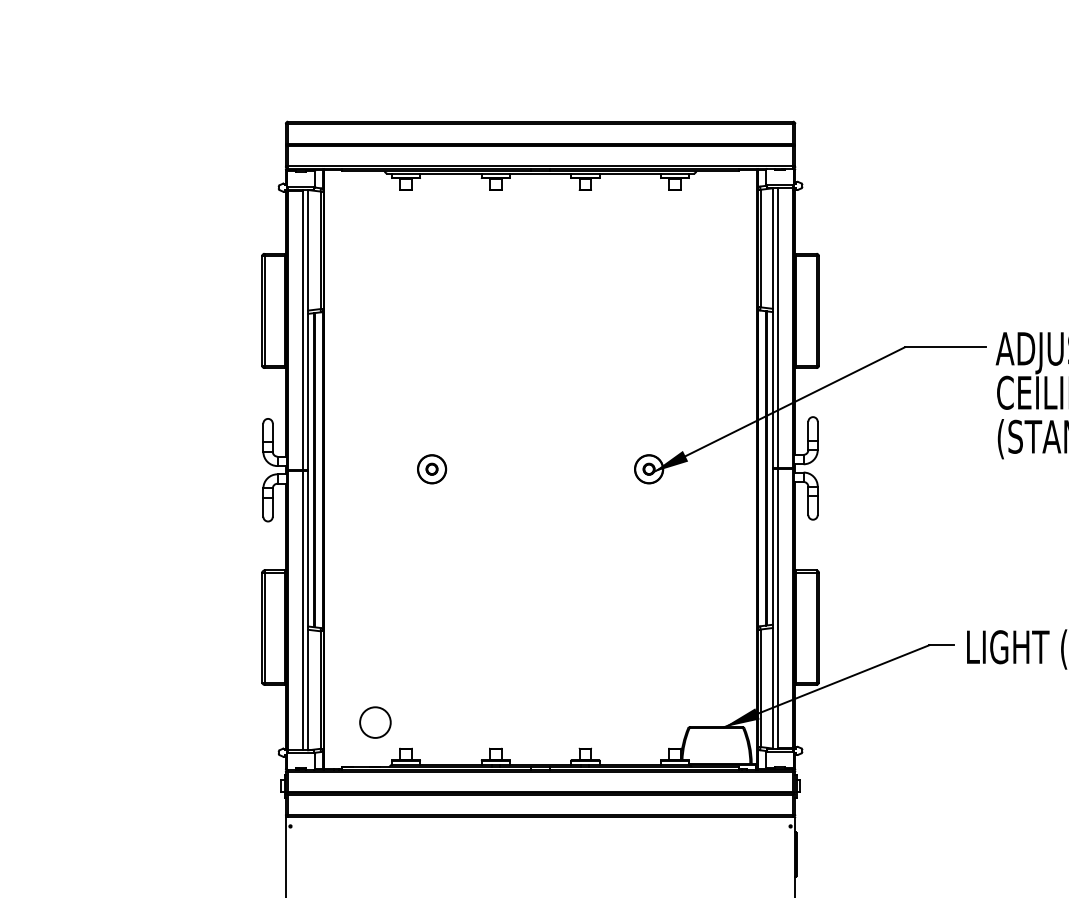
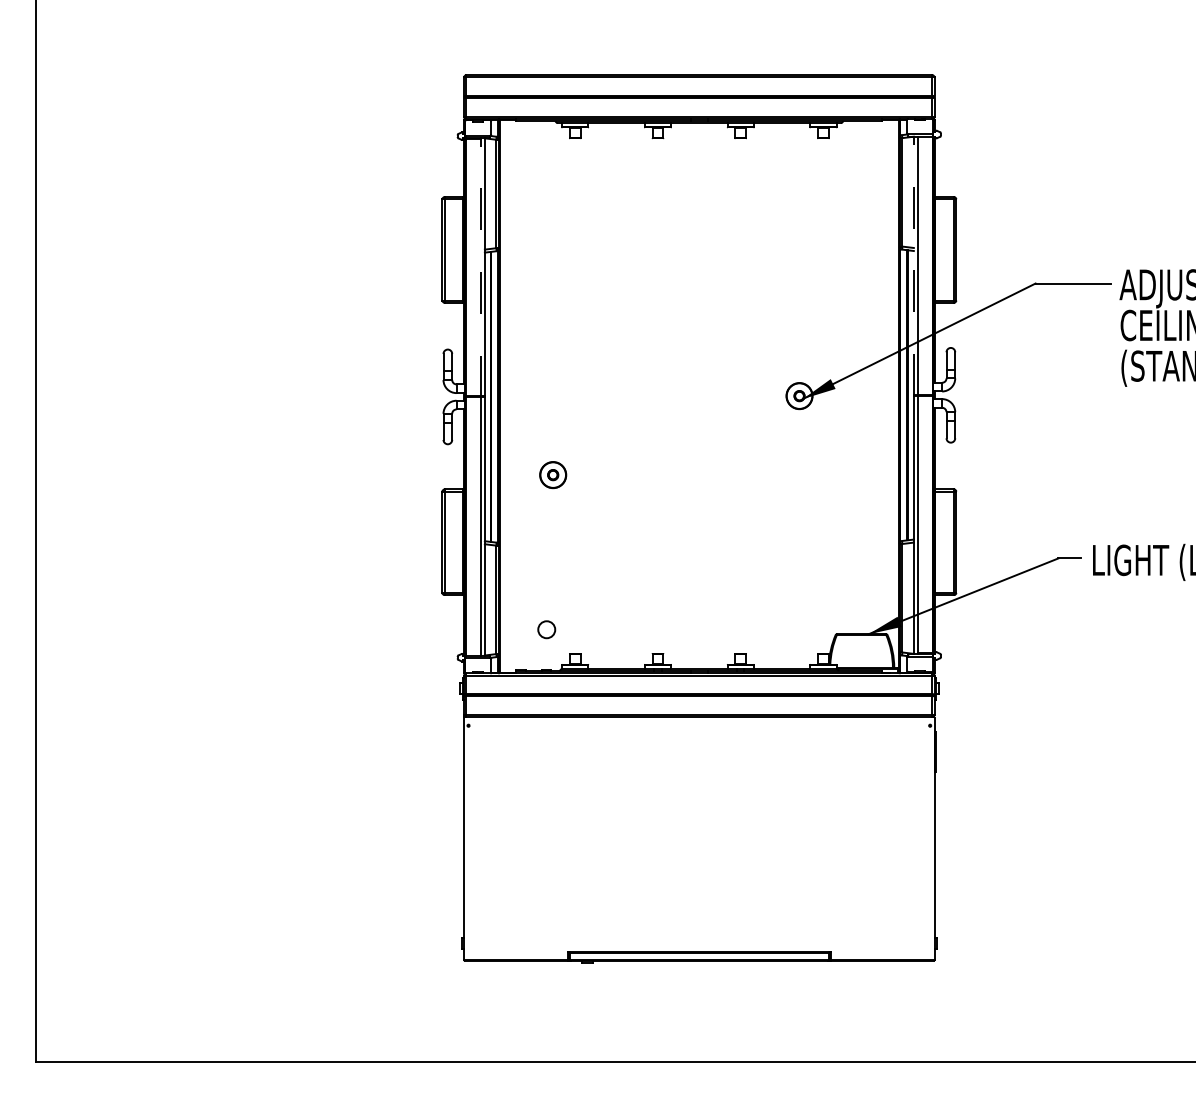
line: (772, 328) -> (913, 266), solid -> dashed
line: (303, 329) -> (480, 267), solid -> dashed
part: (432, 469) -> (553, 475), moved
circle: (374, 722) -> (546, 629), size x0.6

